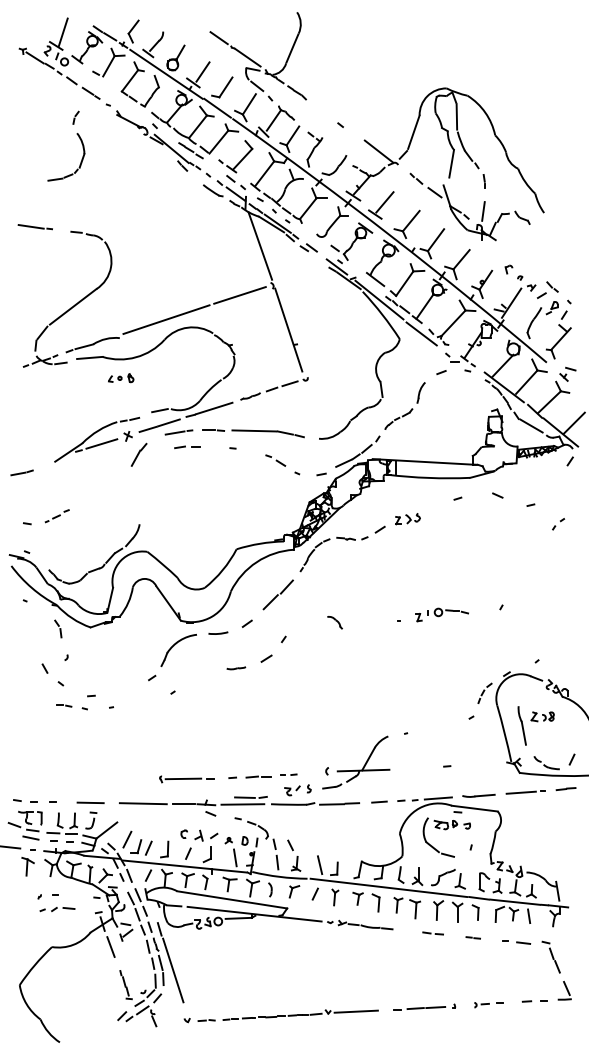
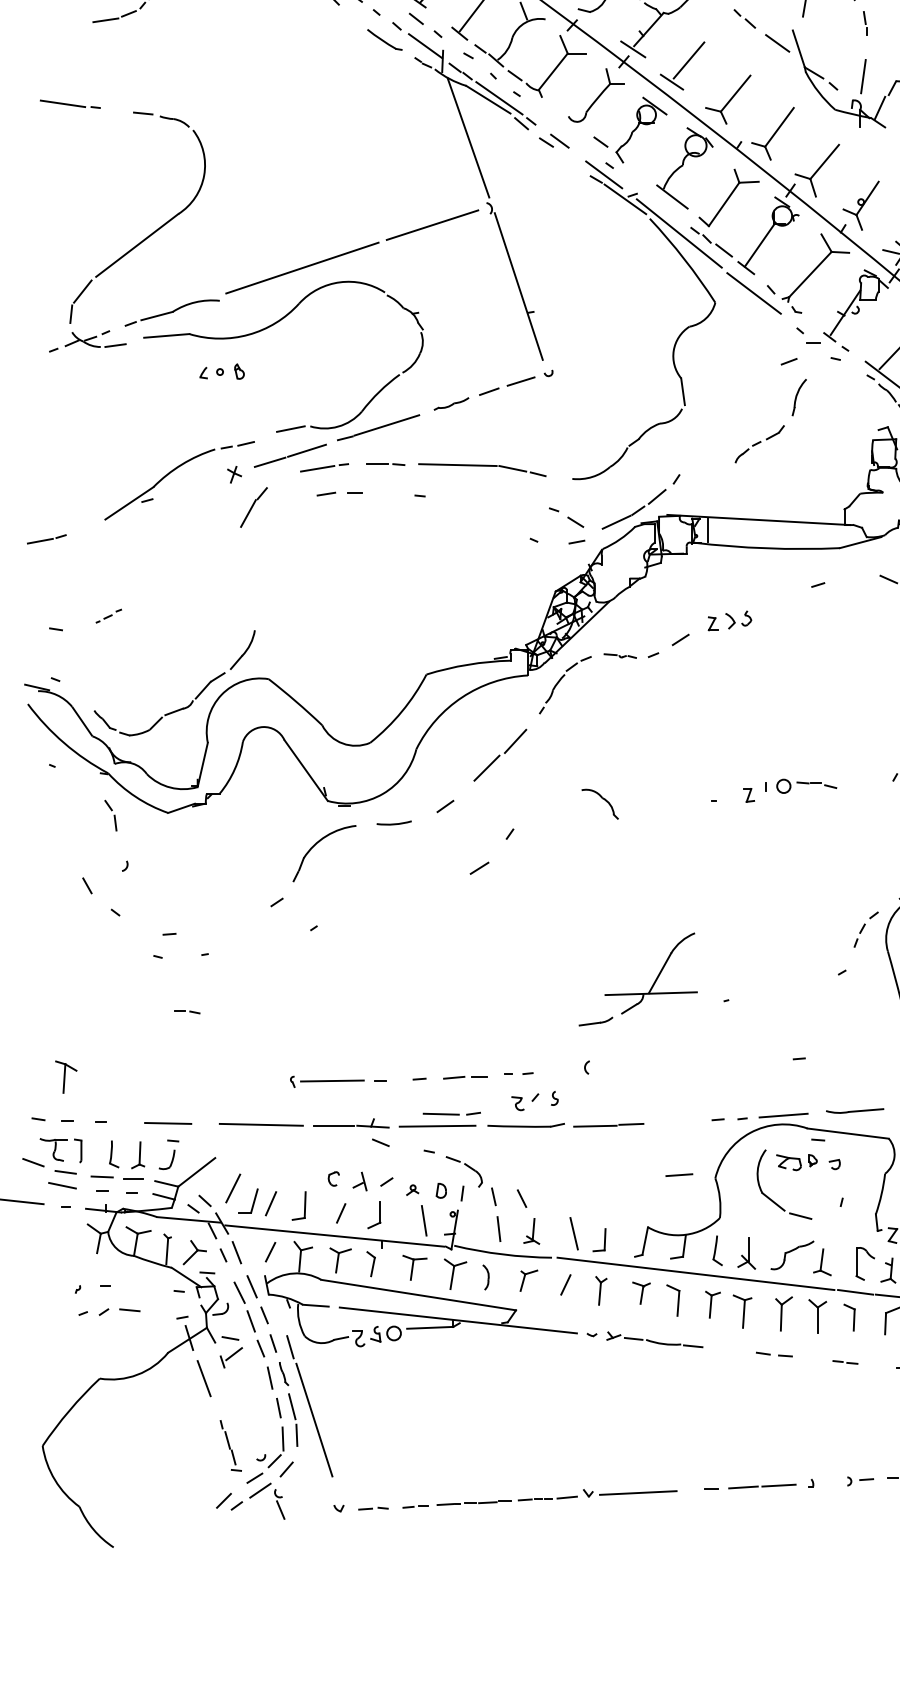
part: (410, 409) -> (780, 427), moved
line: (101, 443) -> (187, 487), removed
part: (275, 460) -> (566, 517), moved
part: (56, 516) -> (107, 616), size x0.6
part: (334, 622) -> (599, 804), size x1.4
part: (236, 668) -> (426, 885), removed
part: (64, 705) -> (187, 1011), moved
part: (356, 769) -> (638, 991), moved
line: (379, 801) -> (679, 1174), moved
part: (27, 866) -> (65, 1076), moved

